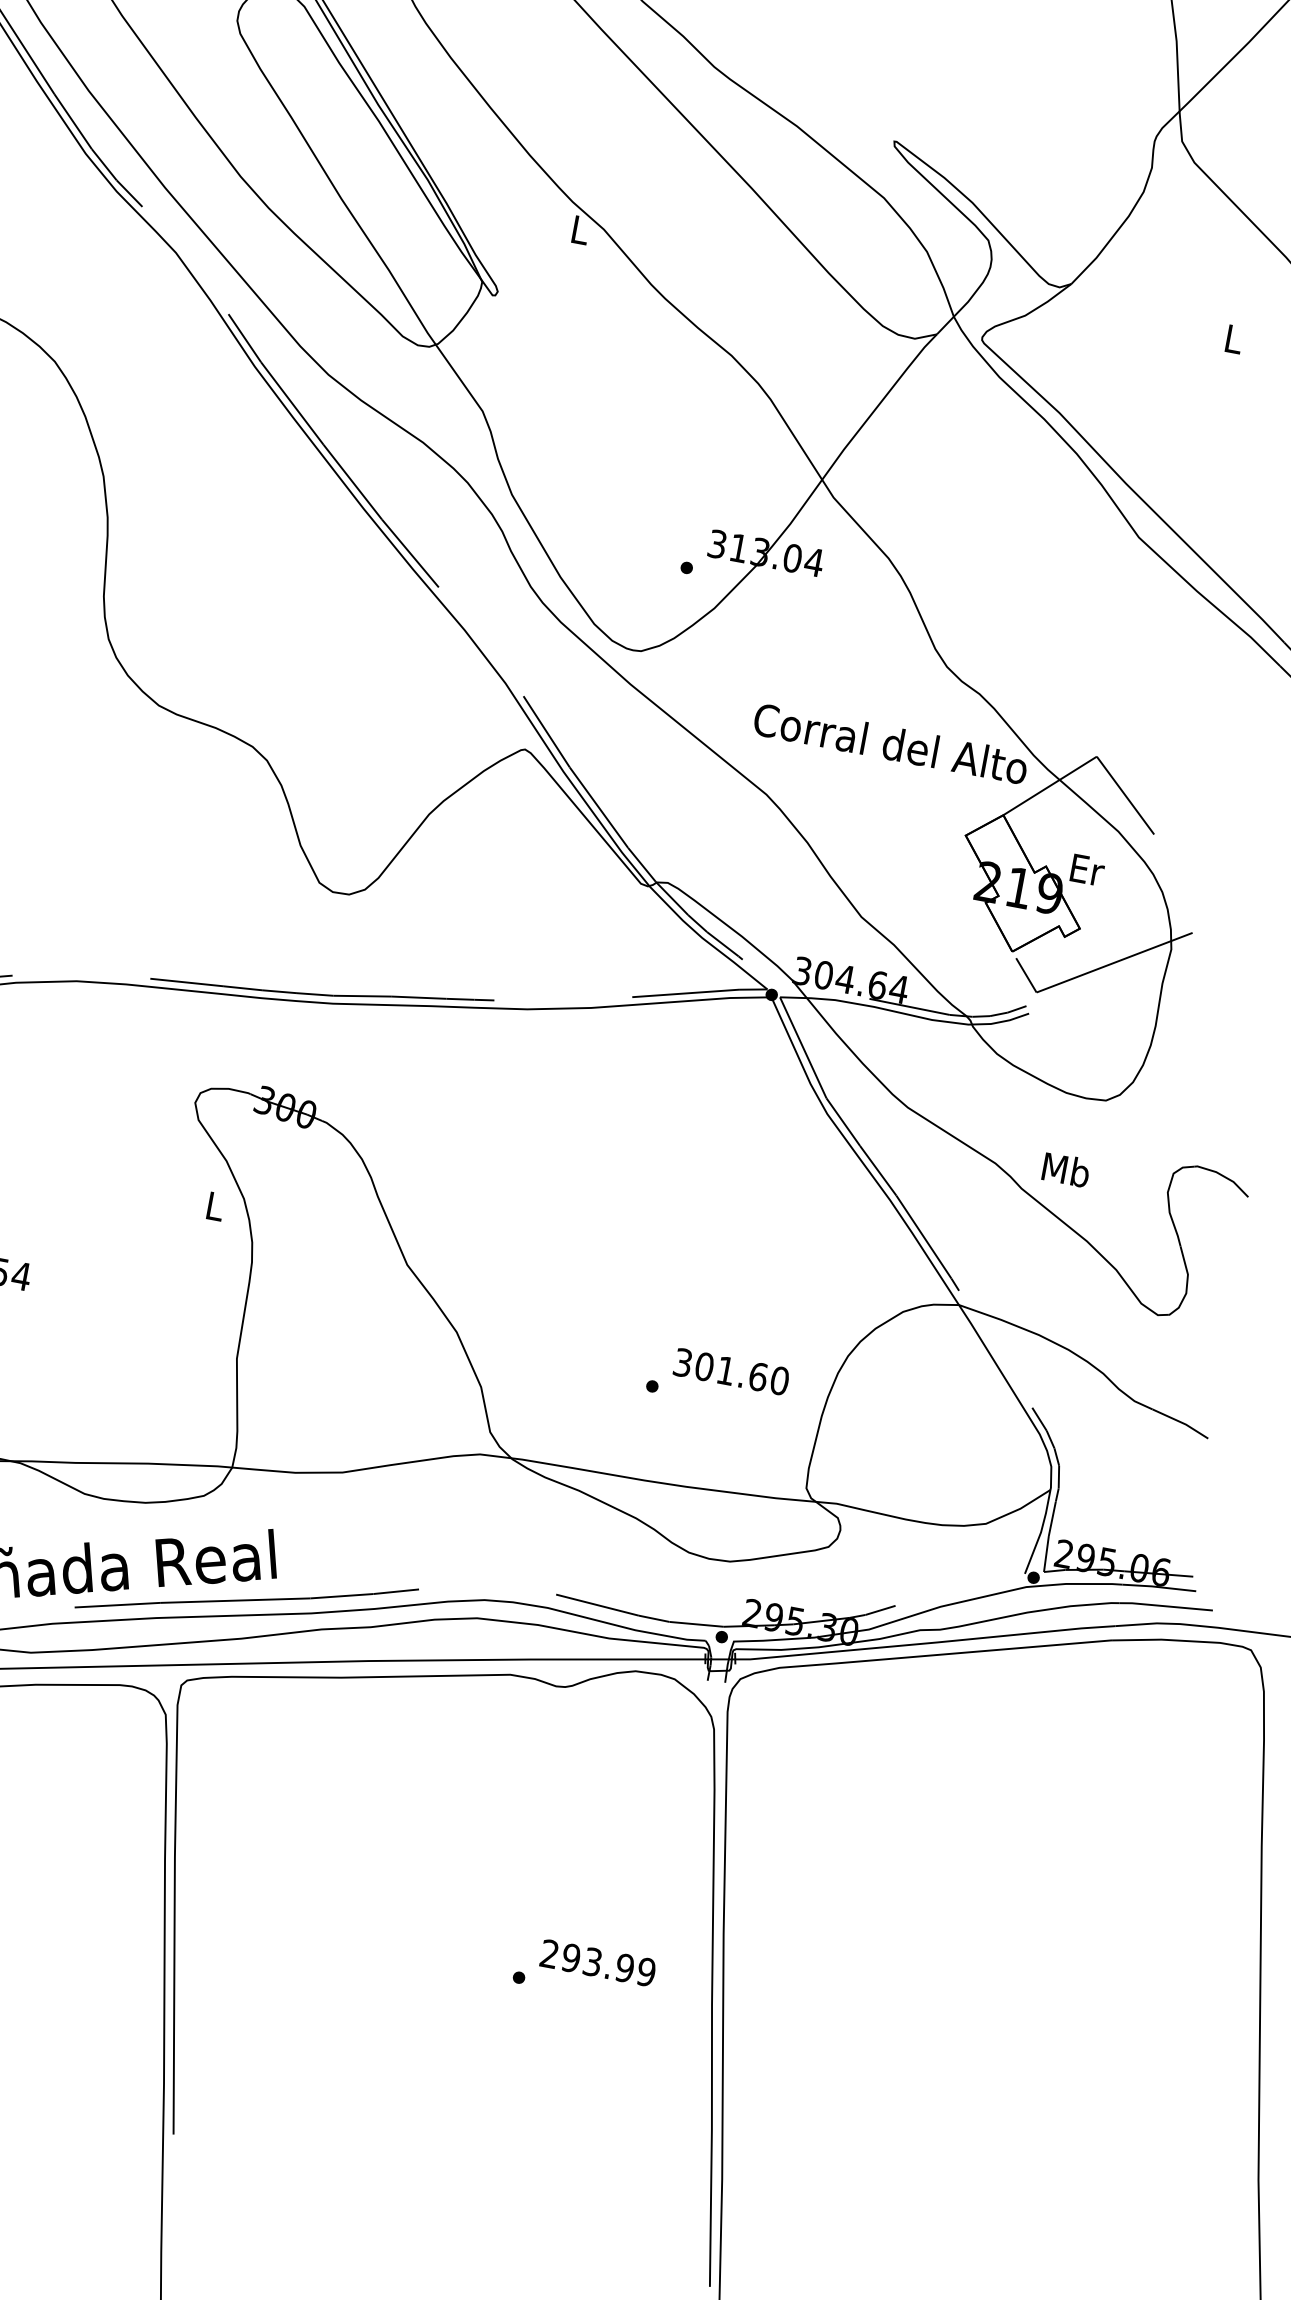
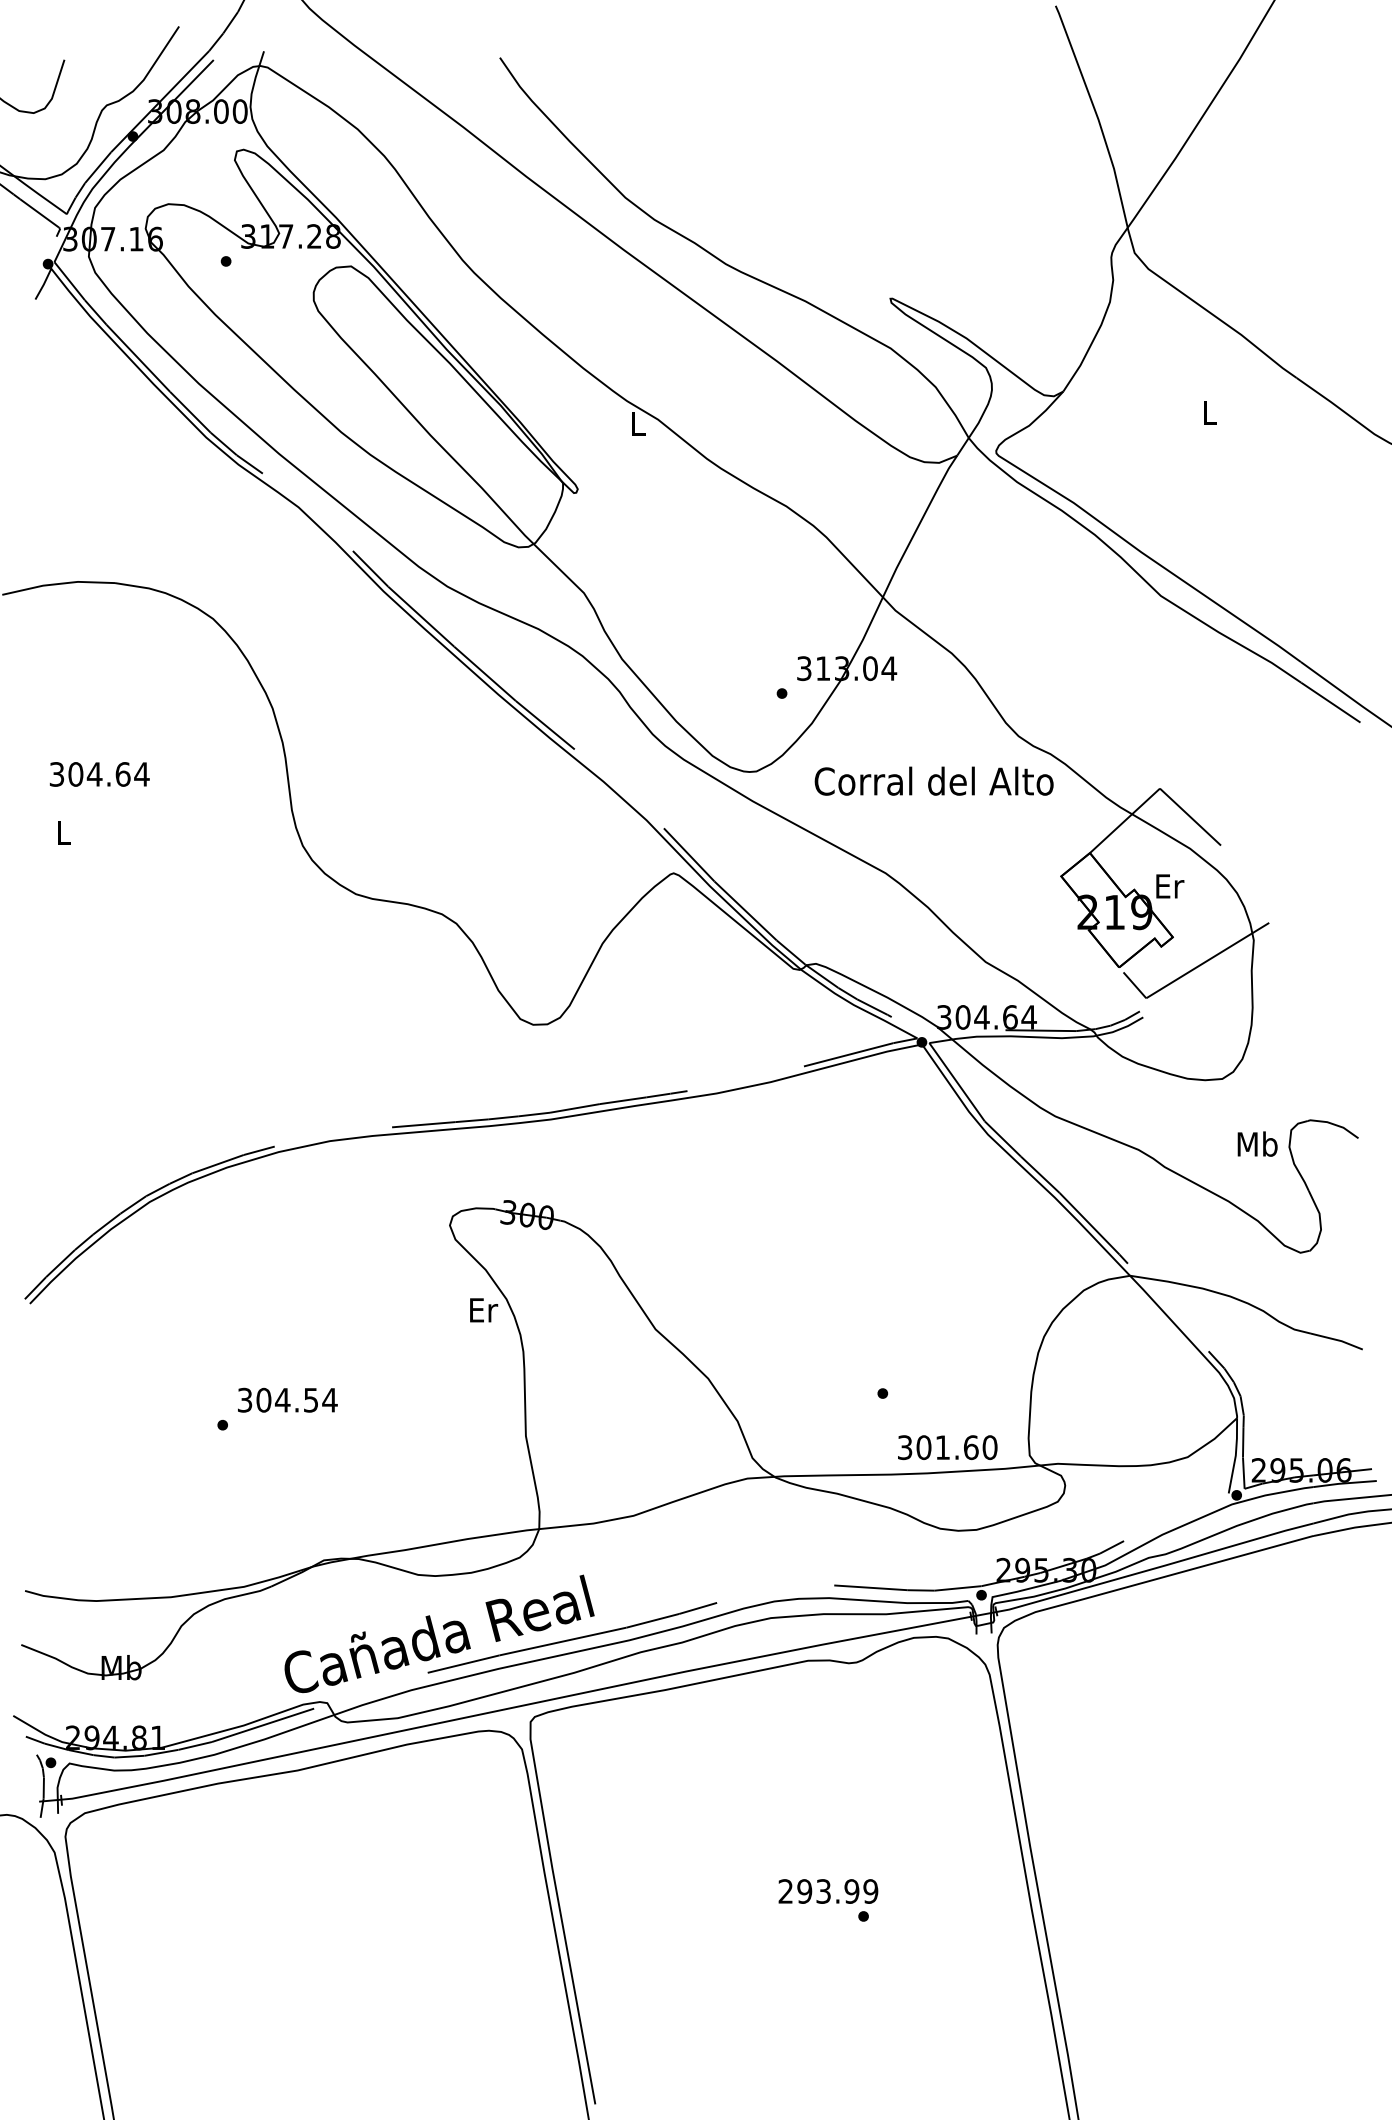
text: (890, 742) -> (933, 780), moved
text: (1066, 1169) -> (1257, 1143), moved
text: (216, 1206) -> (484, 1310), L -> Er
text: (731, 1371) -> (947, 1447), moved
text: (598, 1963) -> (828, 1891), moved

